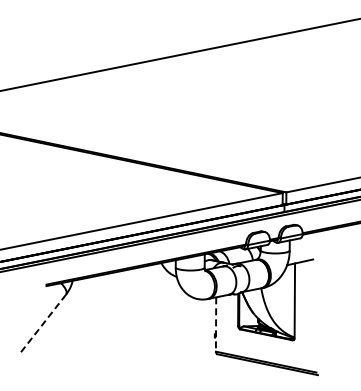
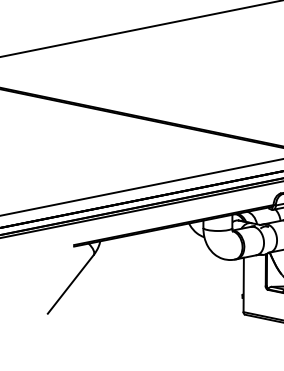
line: (42, 324) -> (70, 284), dashed -> solid
line: (216, 325) -> (244, 285), dashed -> solid

